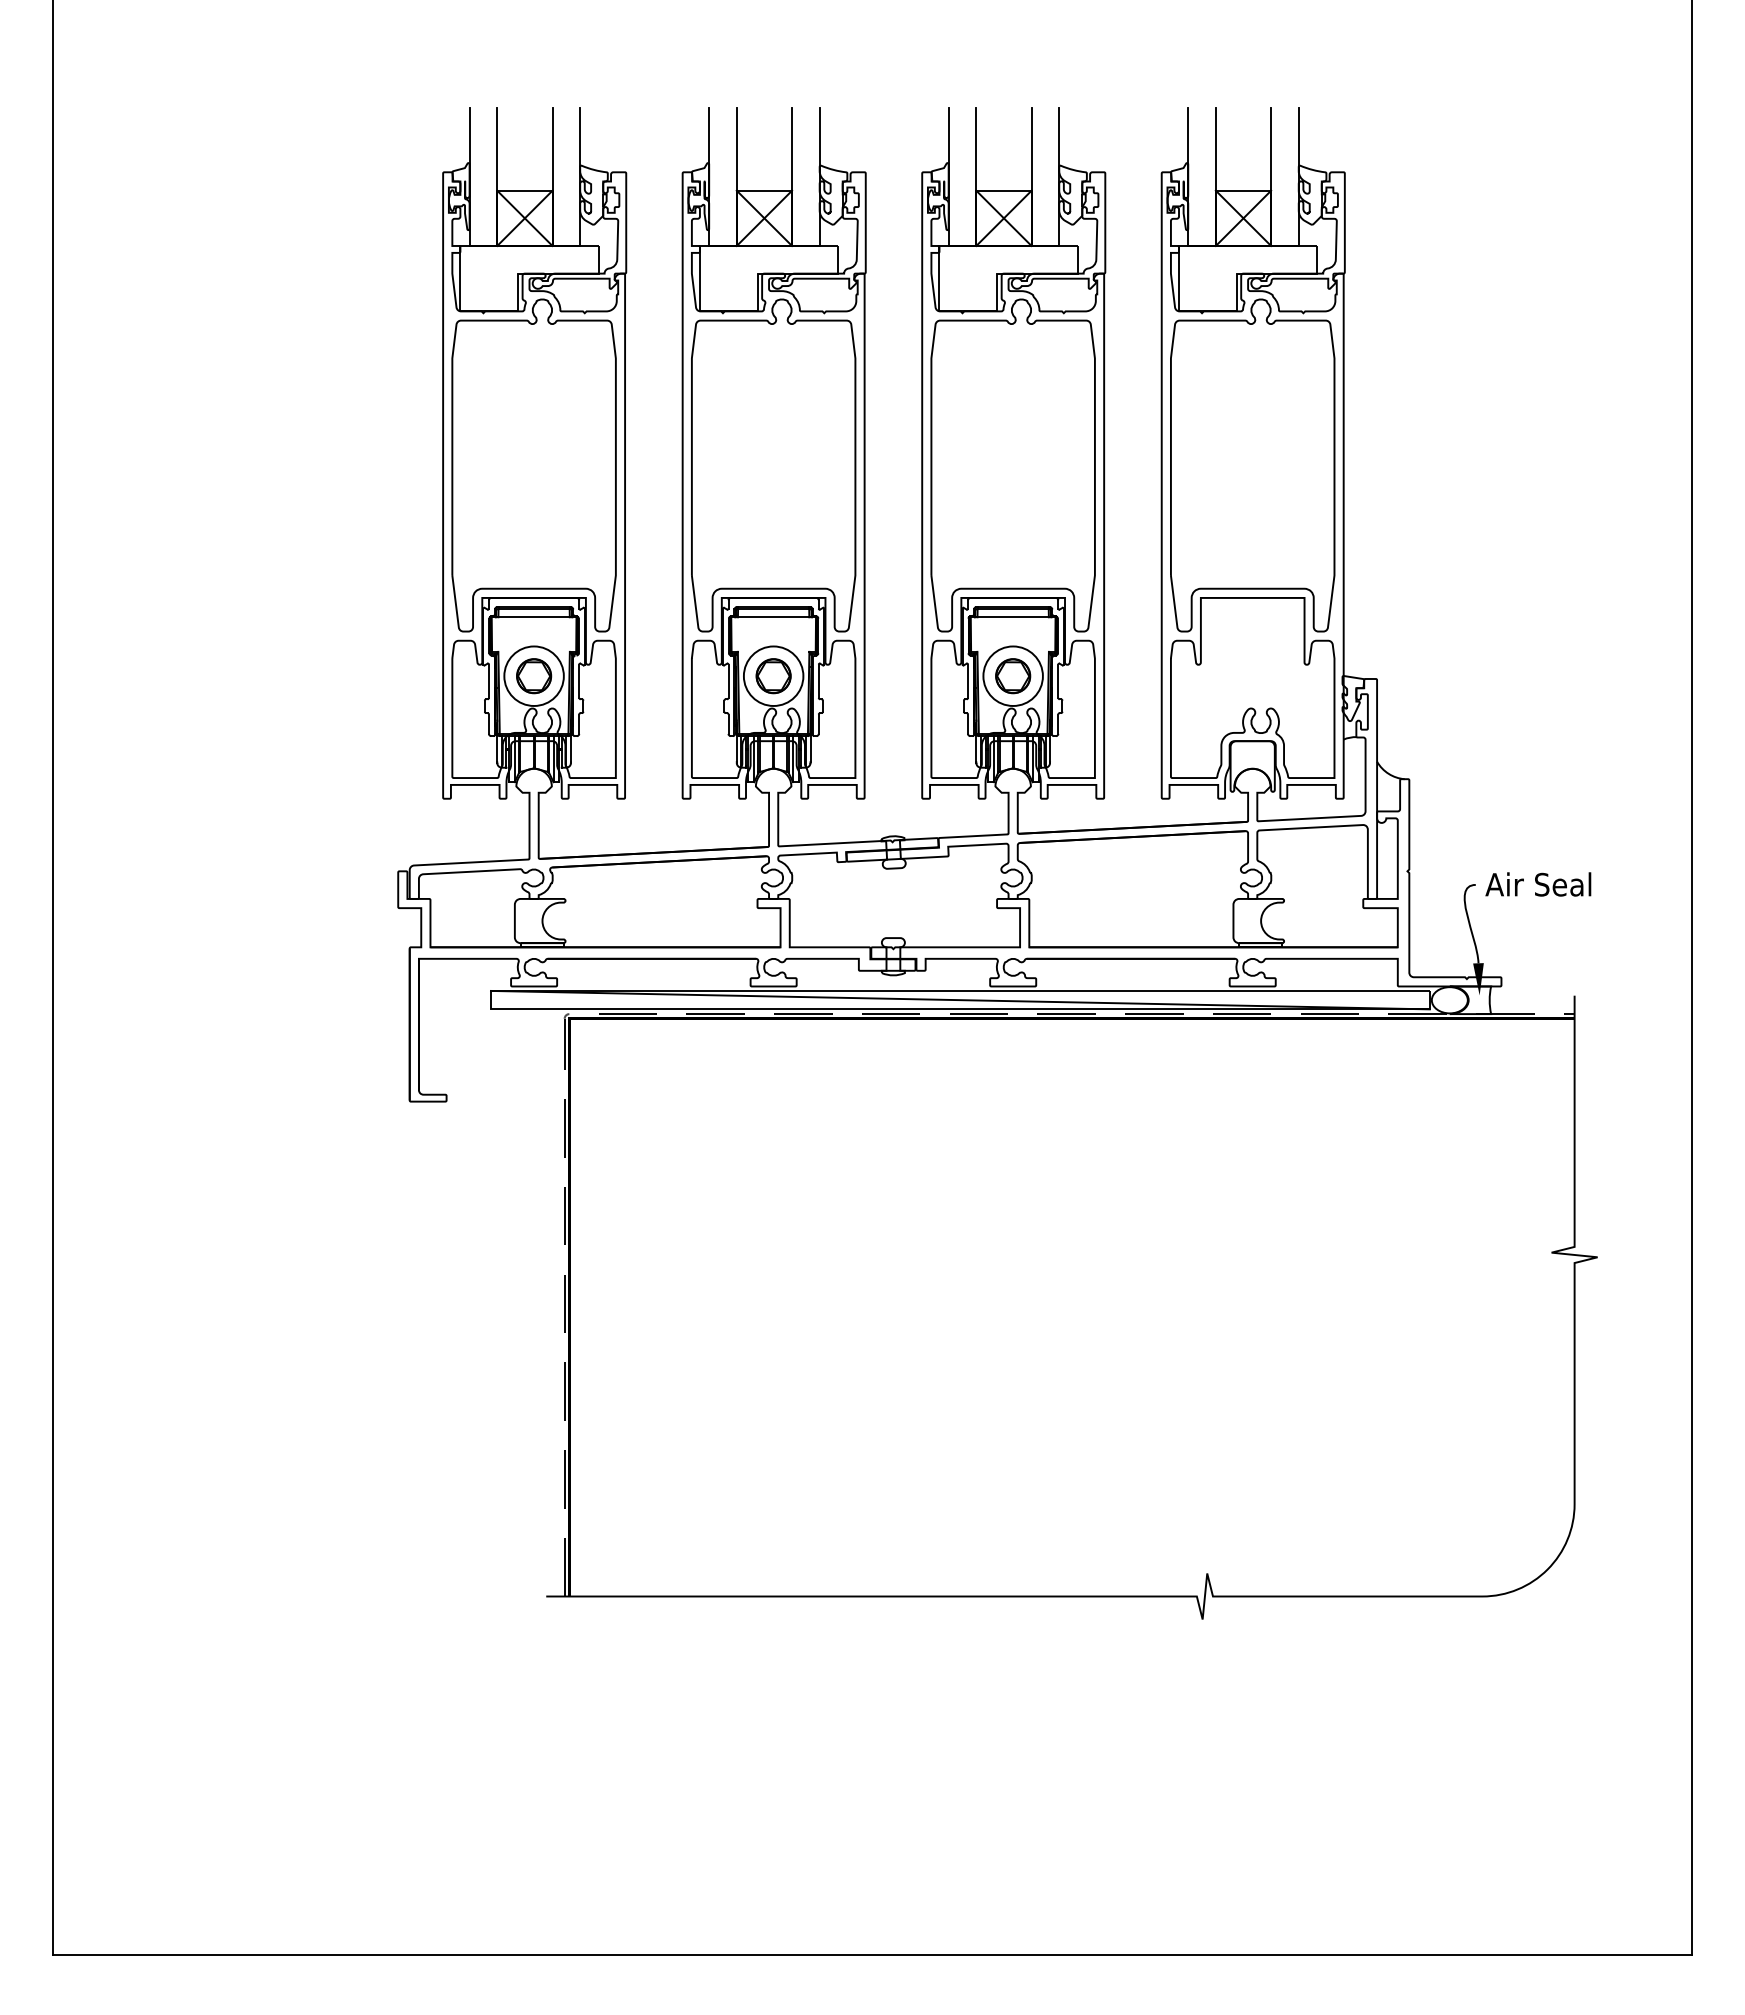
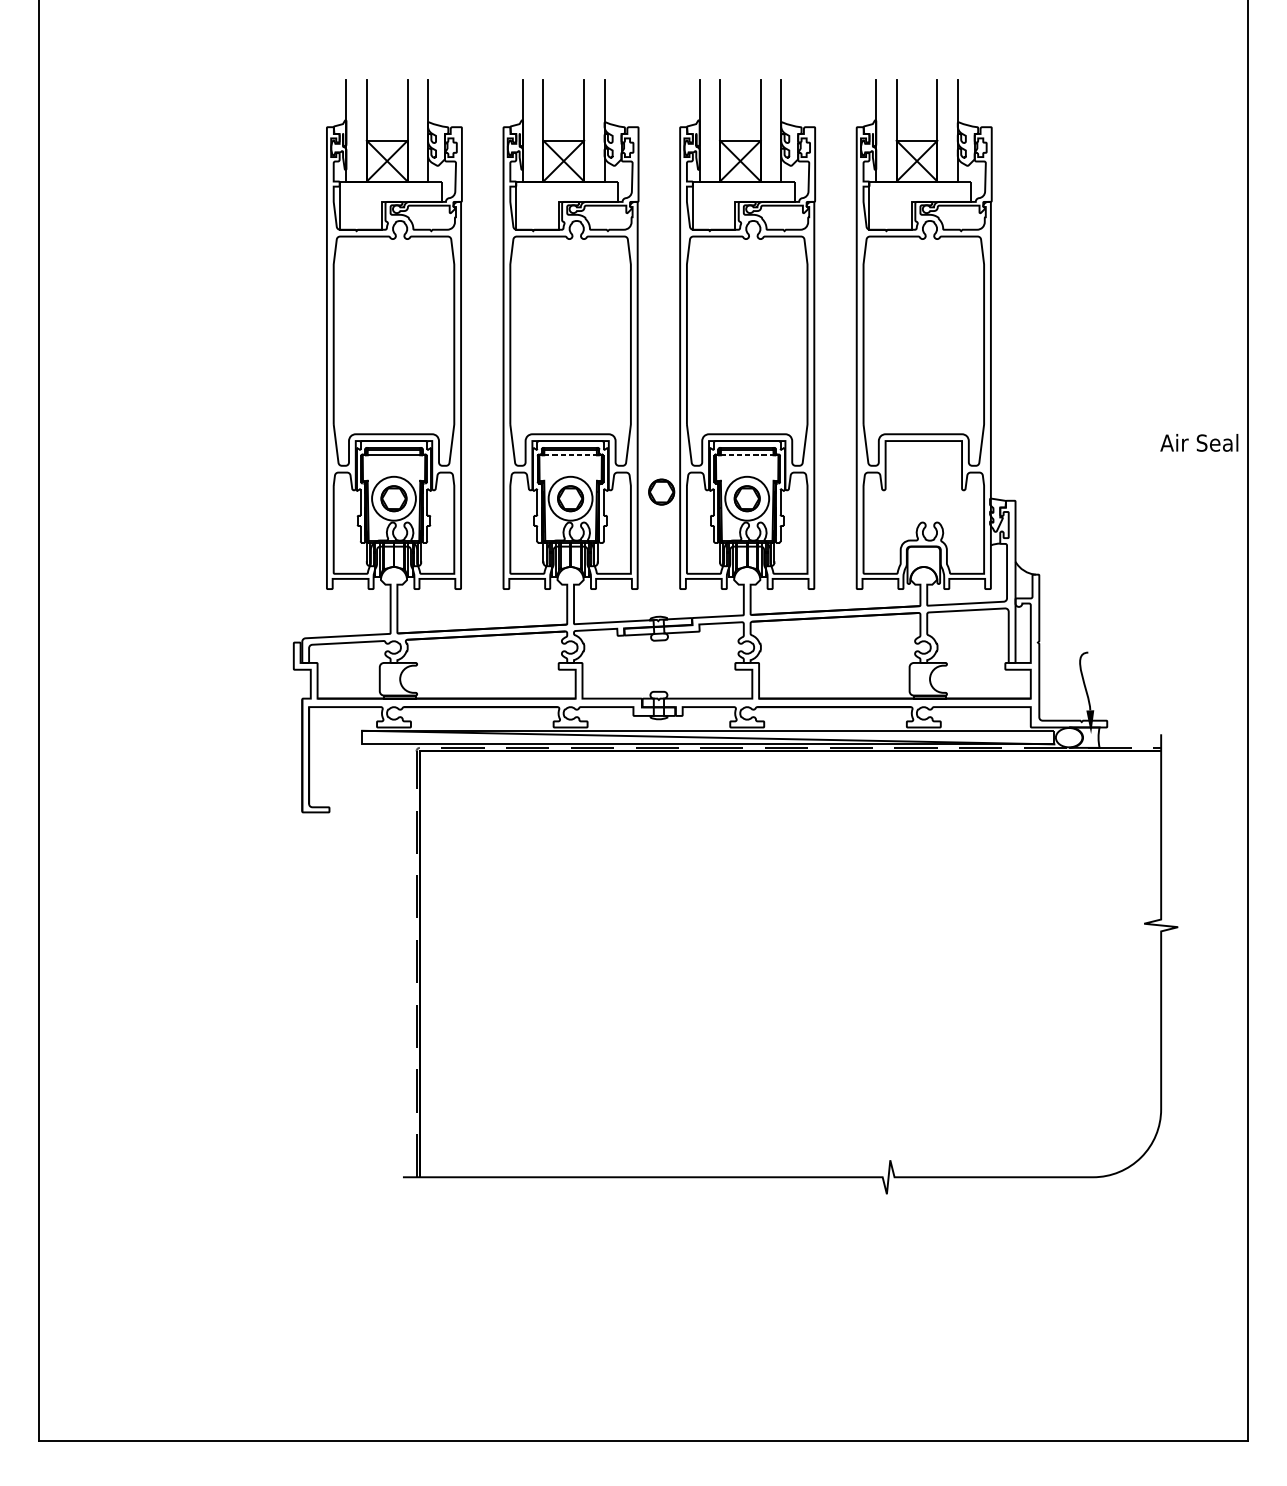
line: (773, 617) -> (570, 455), solid -> dashed
line: (1013, 617) -> (747, 455), solid -> dashed
part: (897, 667) -> (661, 492), added
text: (1538, 884) -> (1199, 442), moved

